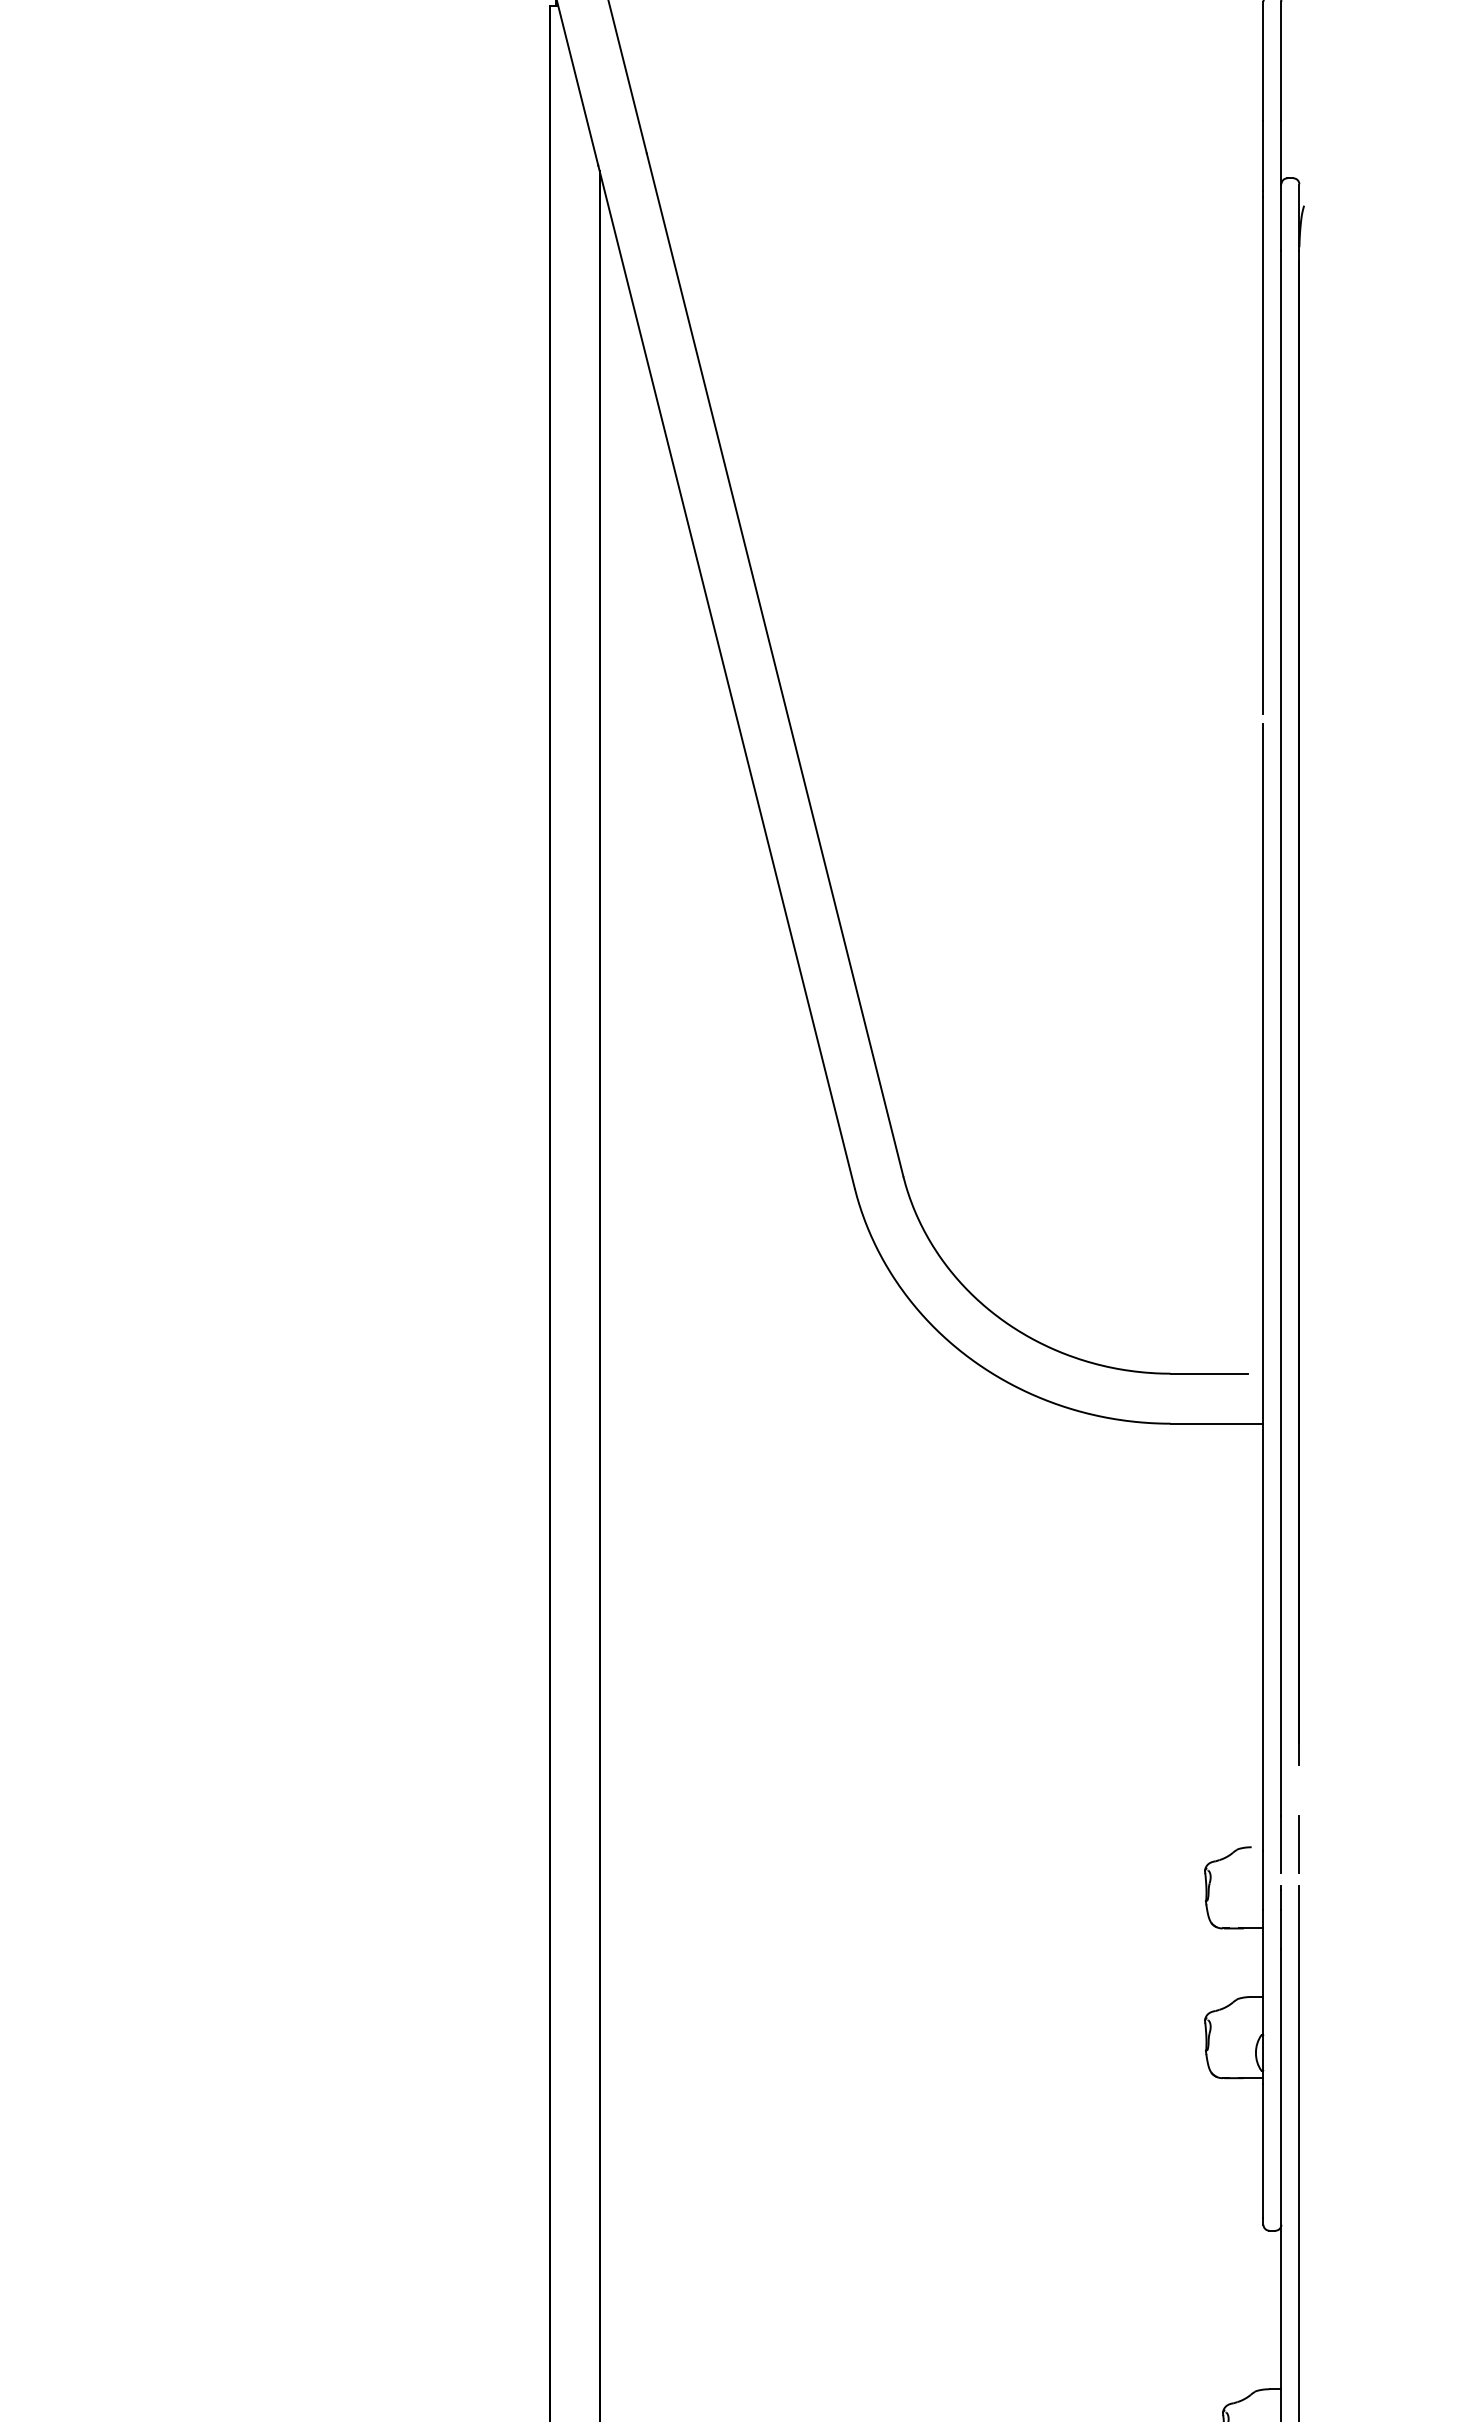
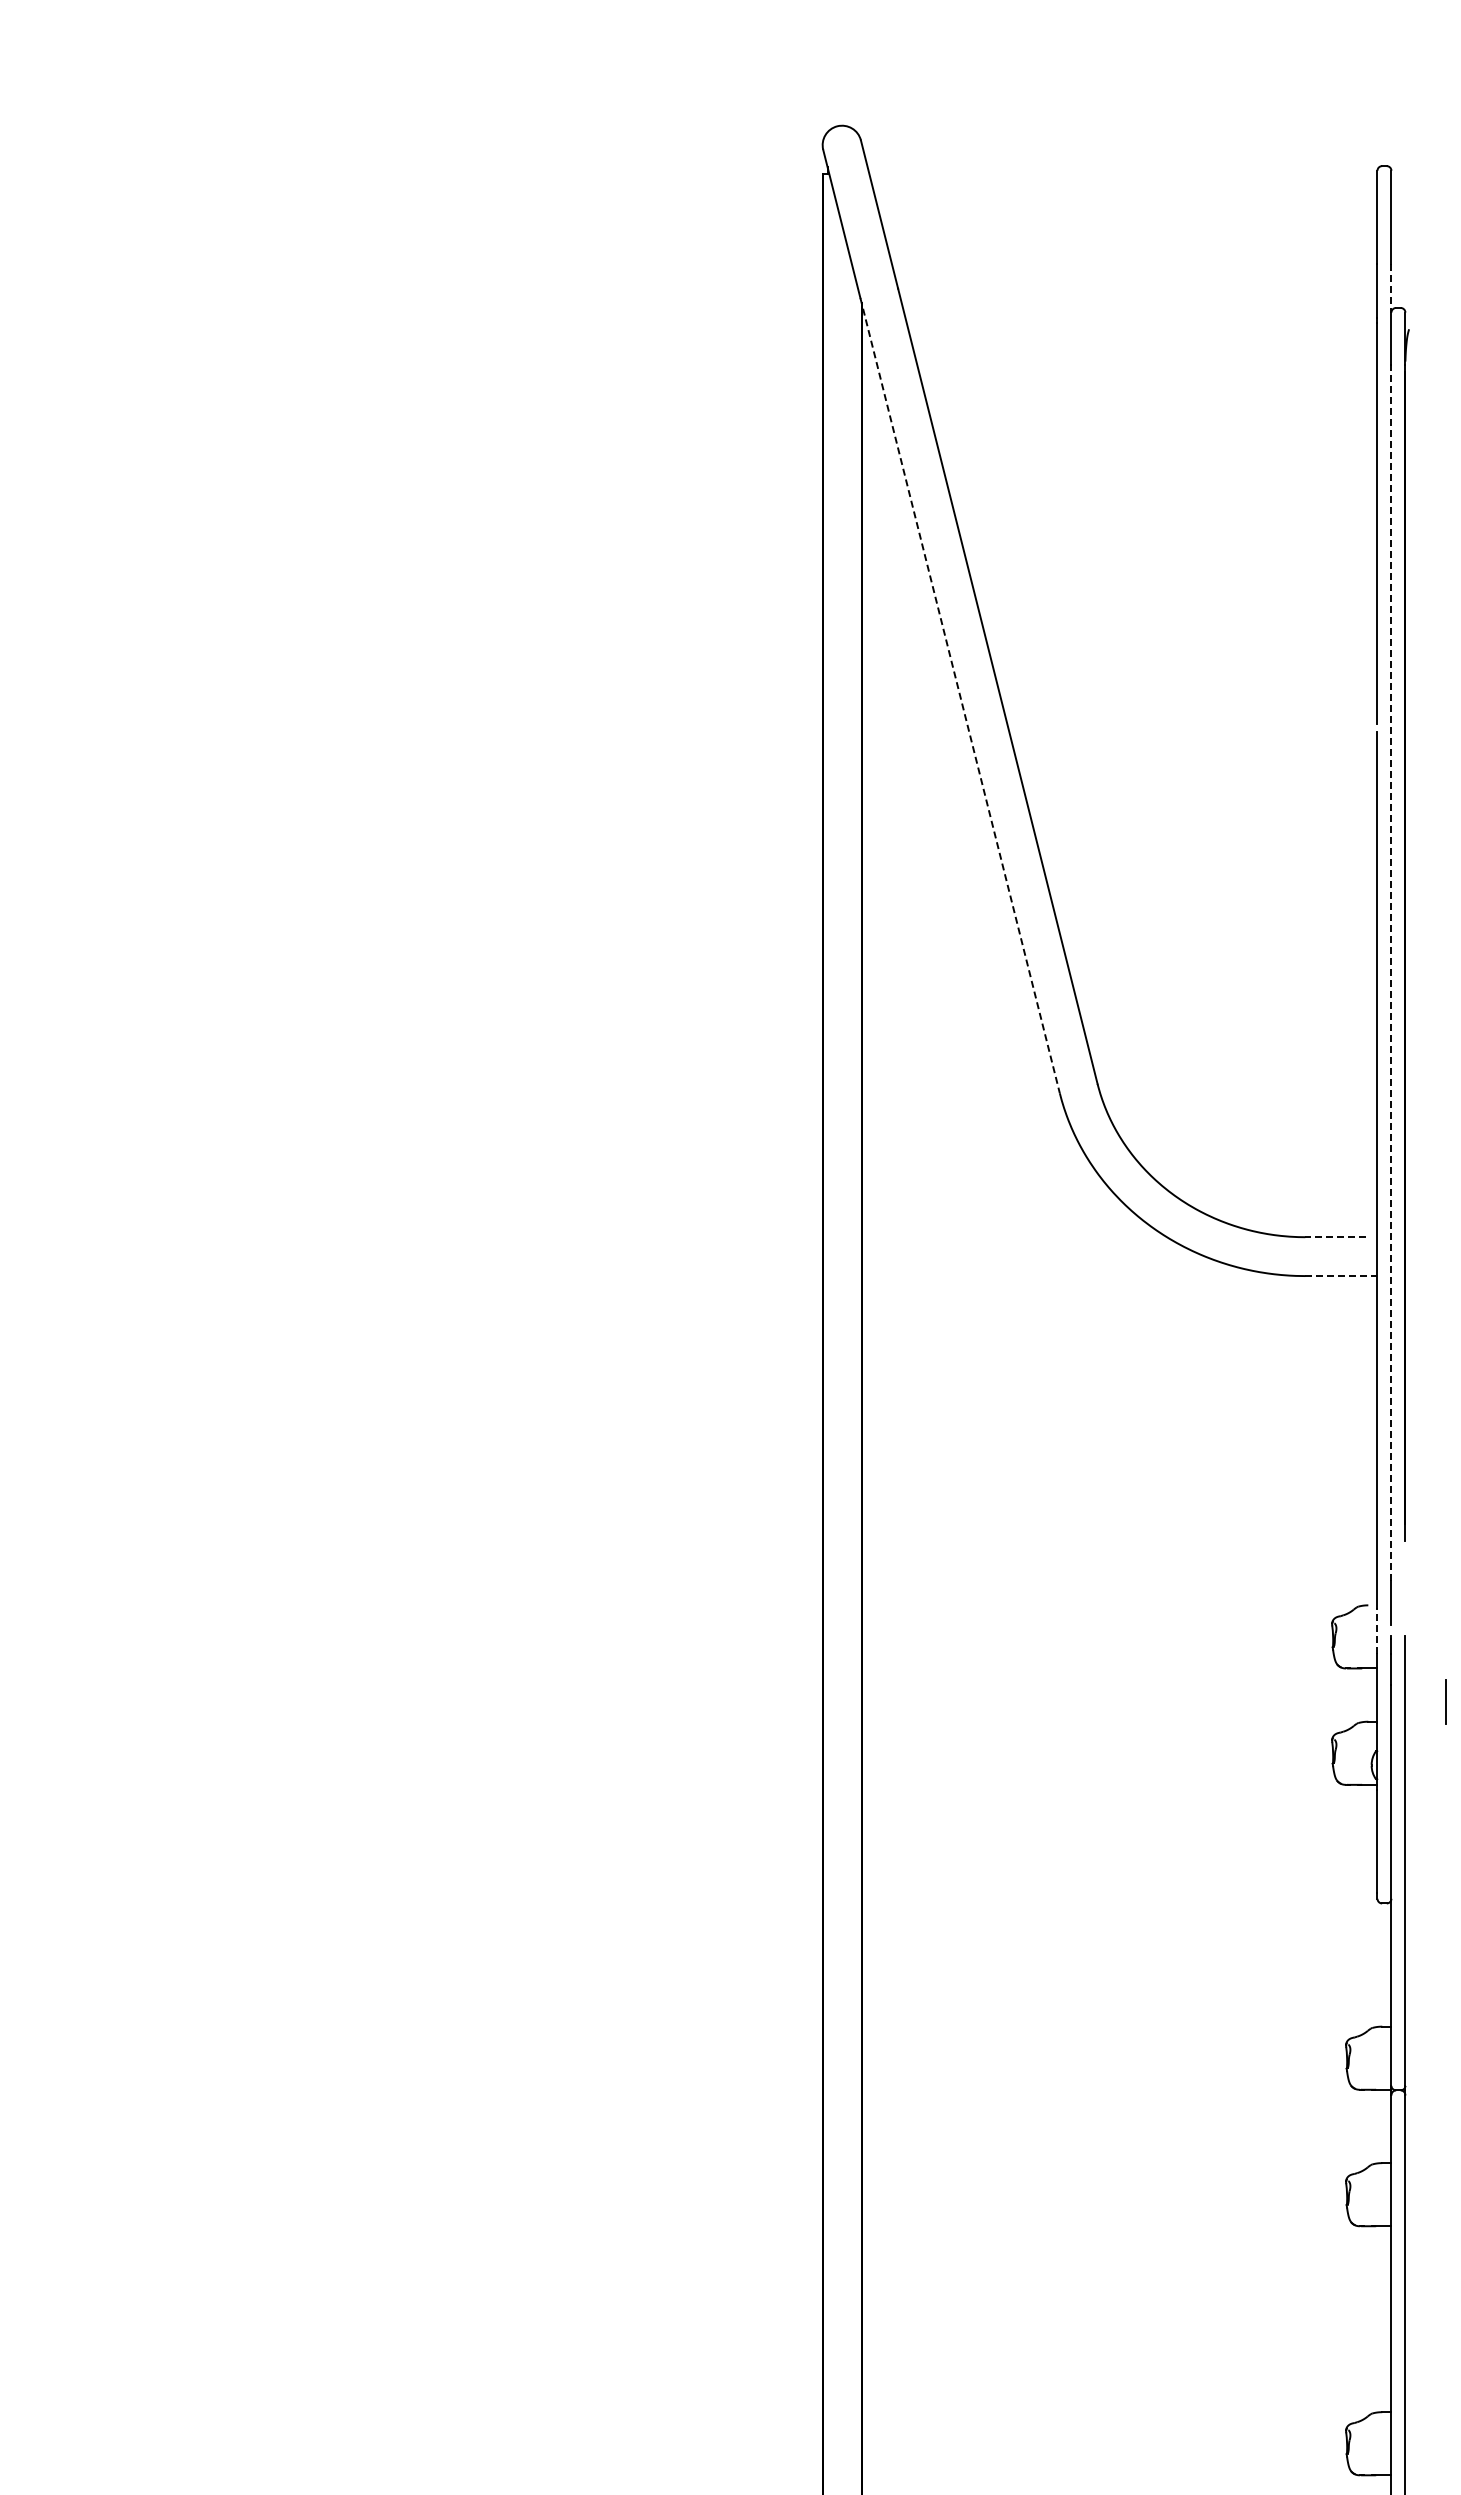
line: (1281, 153) -> (1391, 288), solid -> dashed
line: (727, 676) -> (960, 695), solid -> dashed
line: (1281, 1033) -> (1391, 972), solid -> dashed
line: (1209, 1374) -> (1335, 1237), solid -> dashed
line: (1217, 1424) -> (1341, 1276), solid -> dashed
line: (1298, 1843) -> (1445, 1701), moved
line: (1263, 1879) -> (1377, 1630), solid -> dashed

